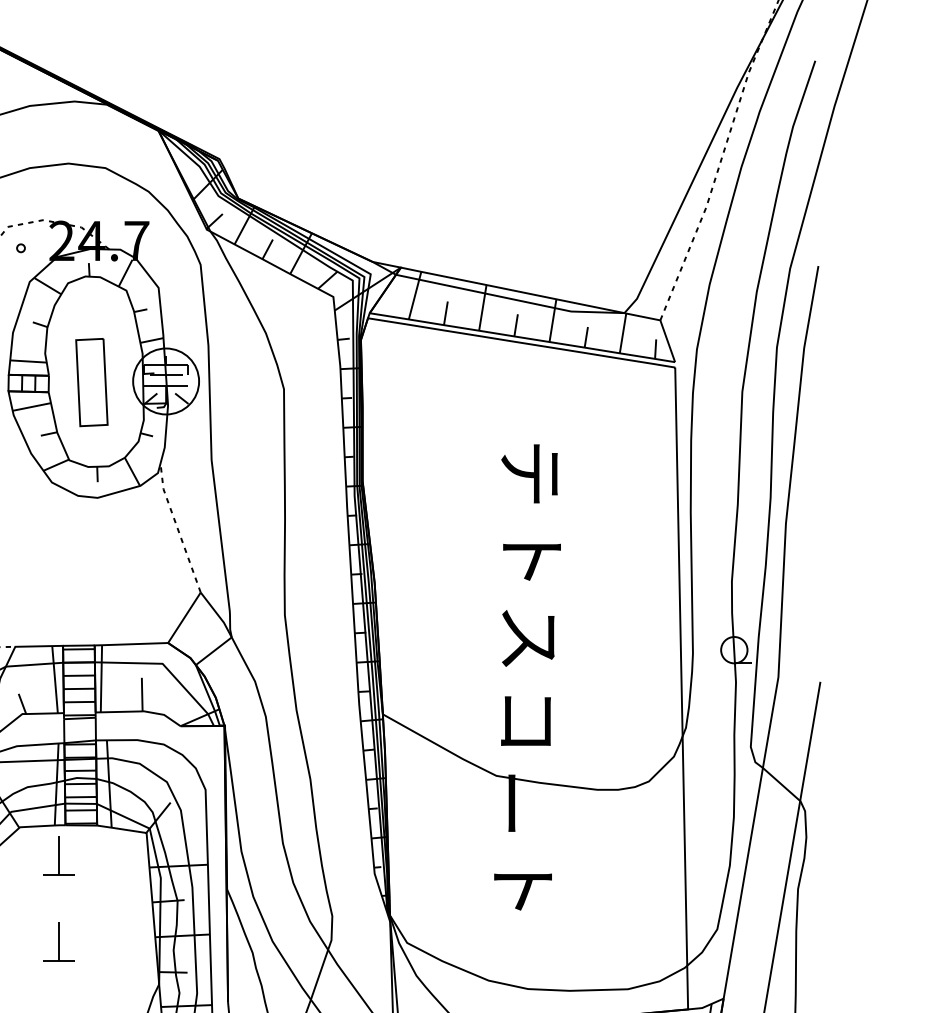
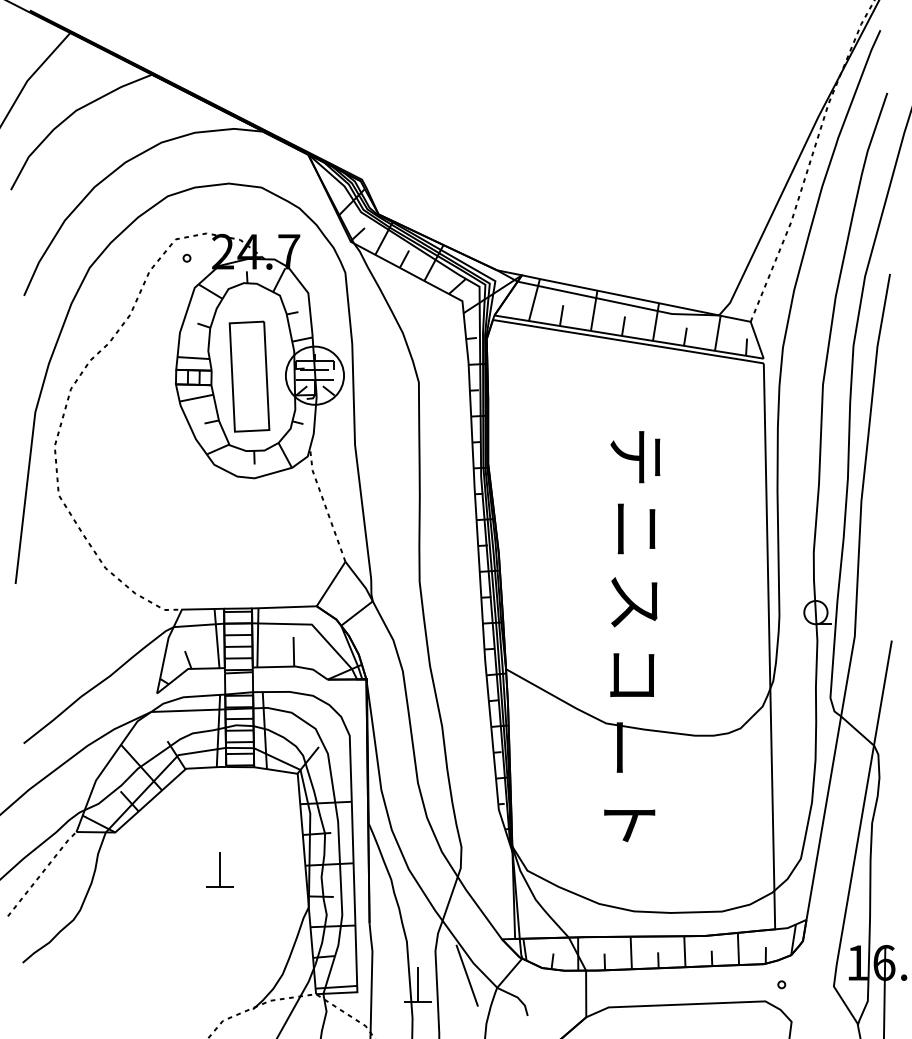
part: (91, 382) -> (249, 376), size x1.43
text: (531, 554) -> (637, 528), ト -> ニ
part: (57, 855) -> (219, 793), removed

